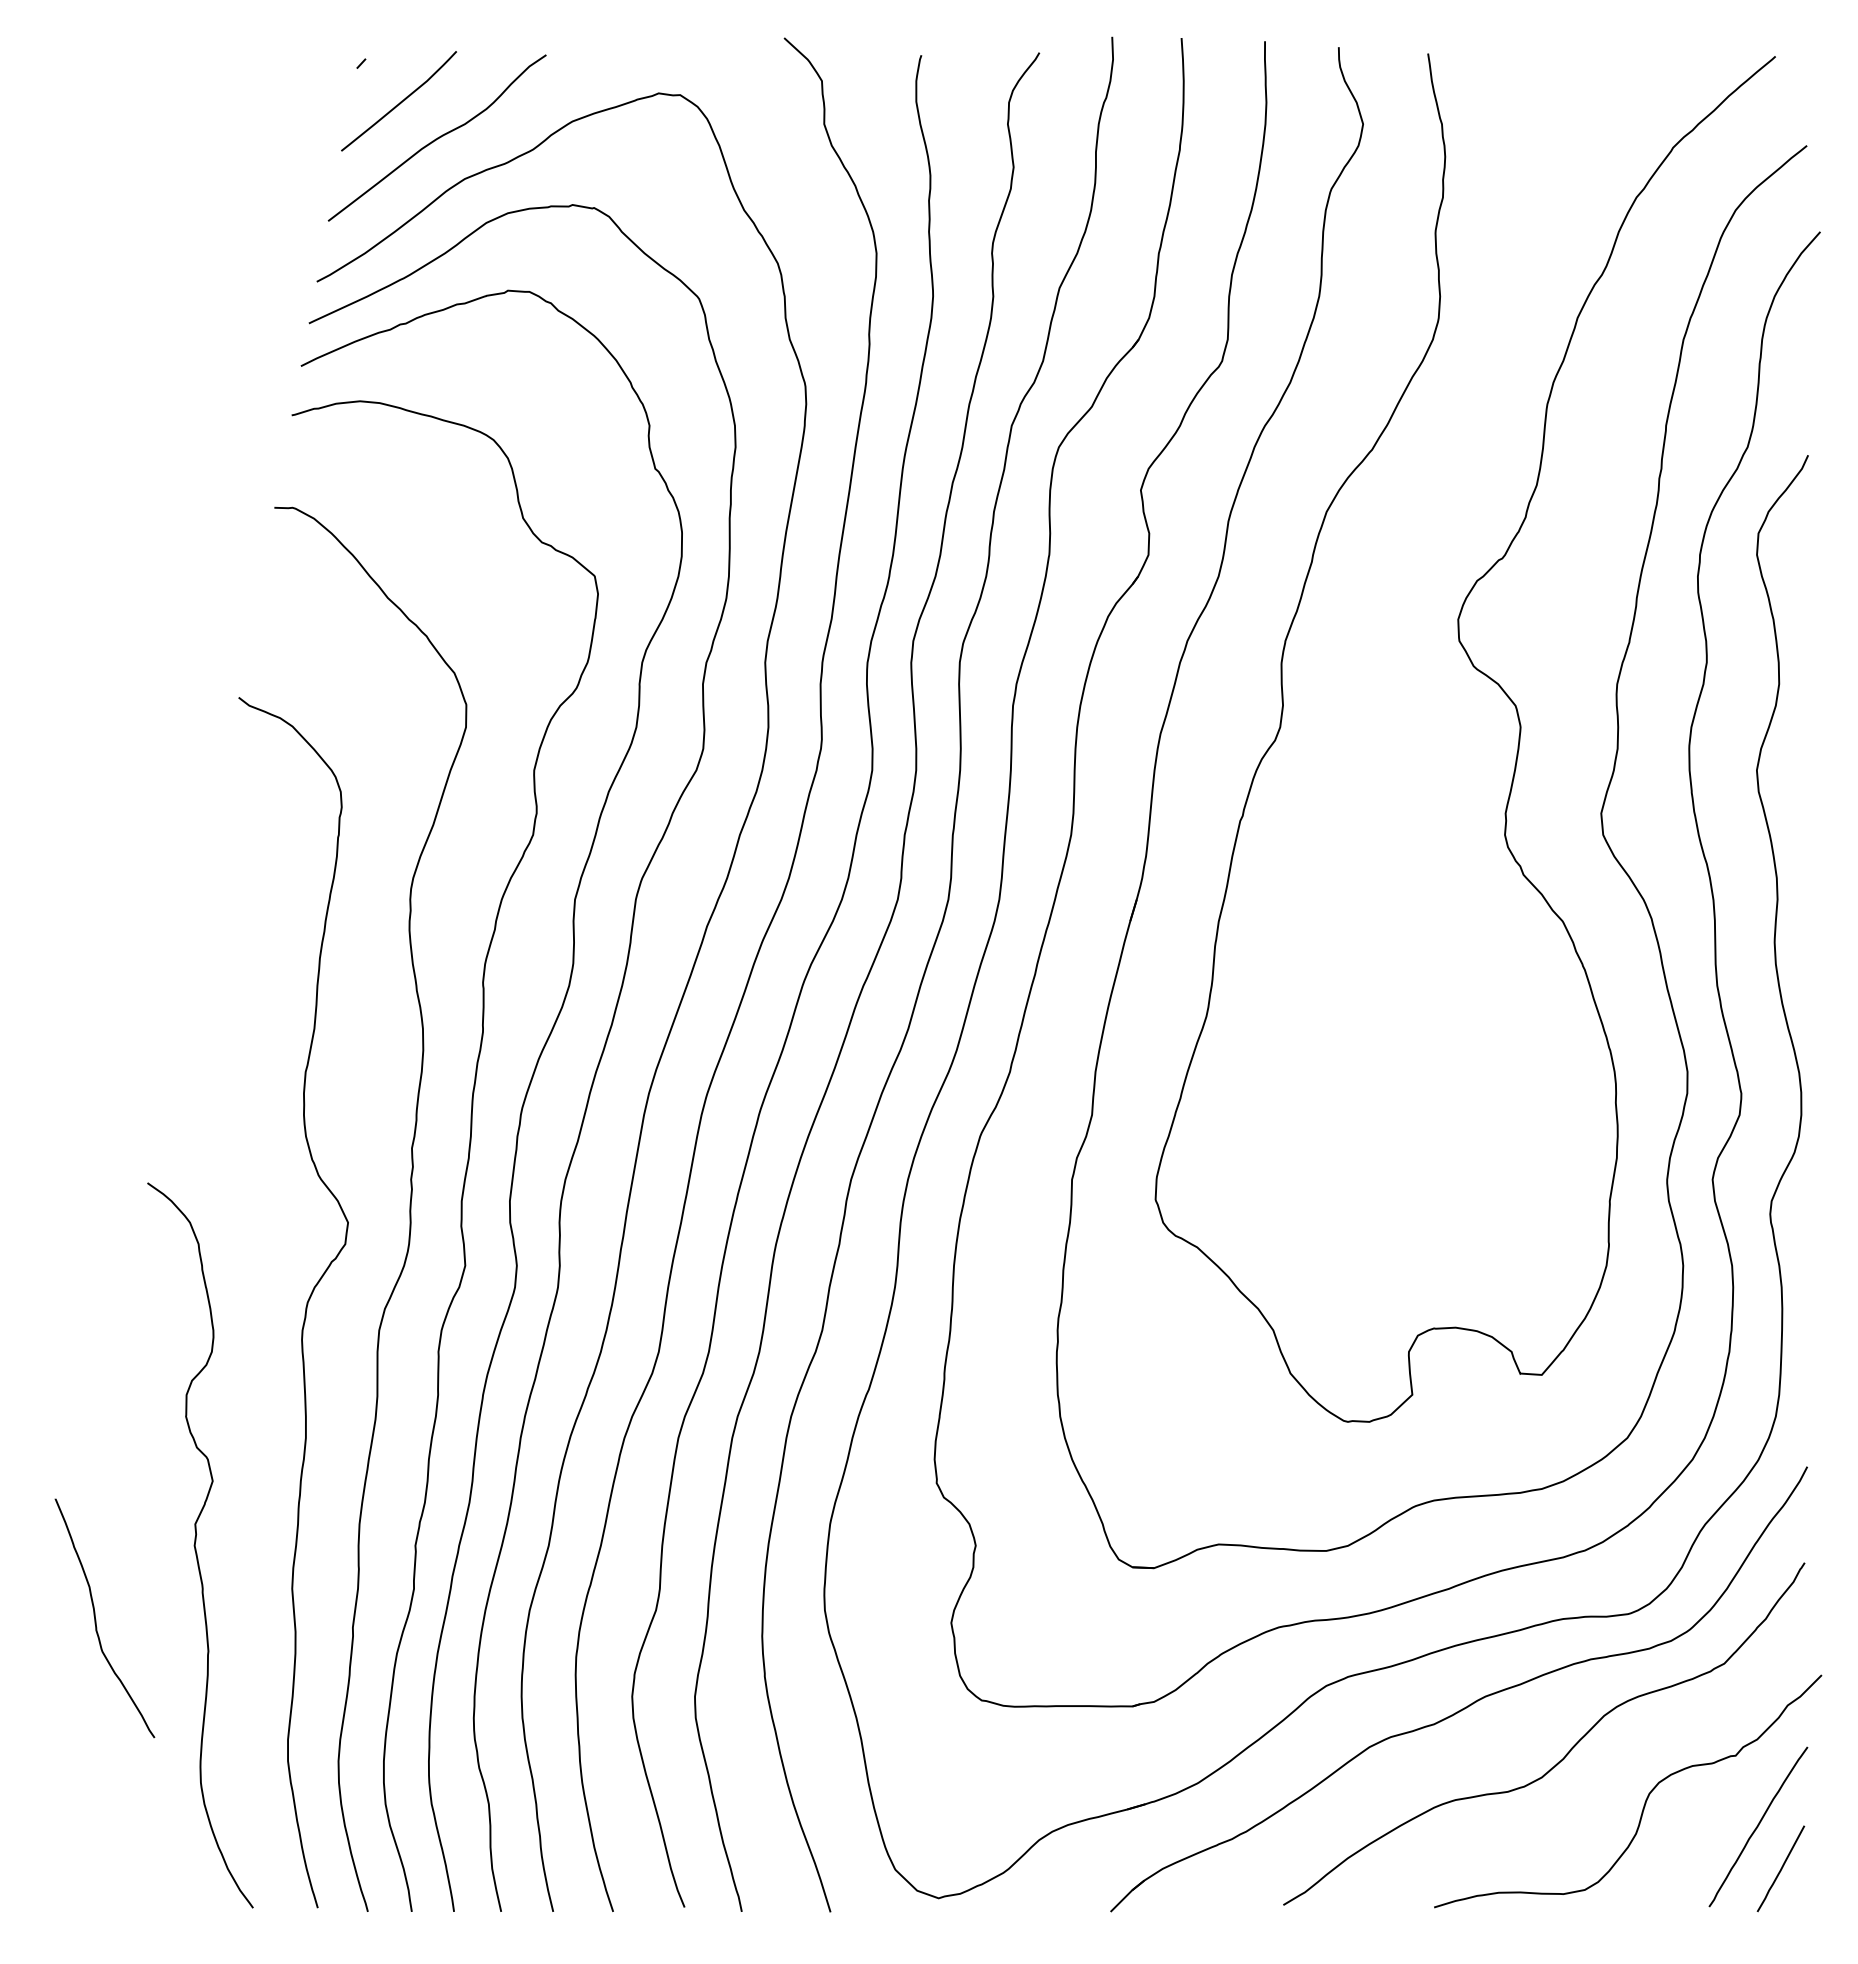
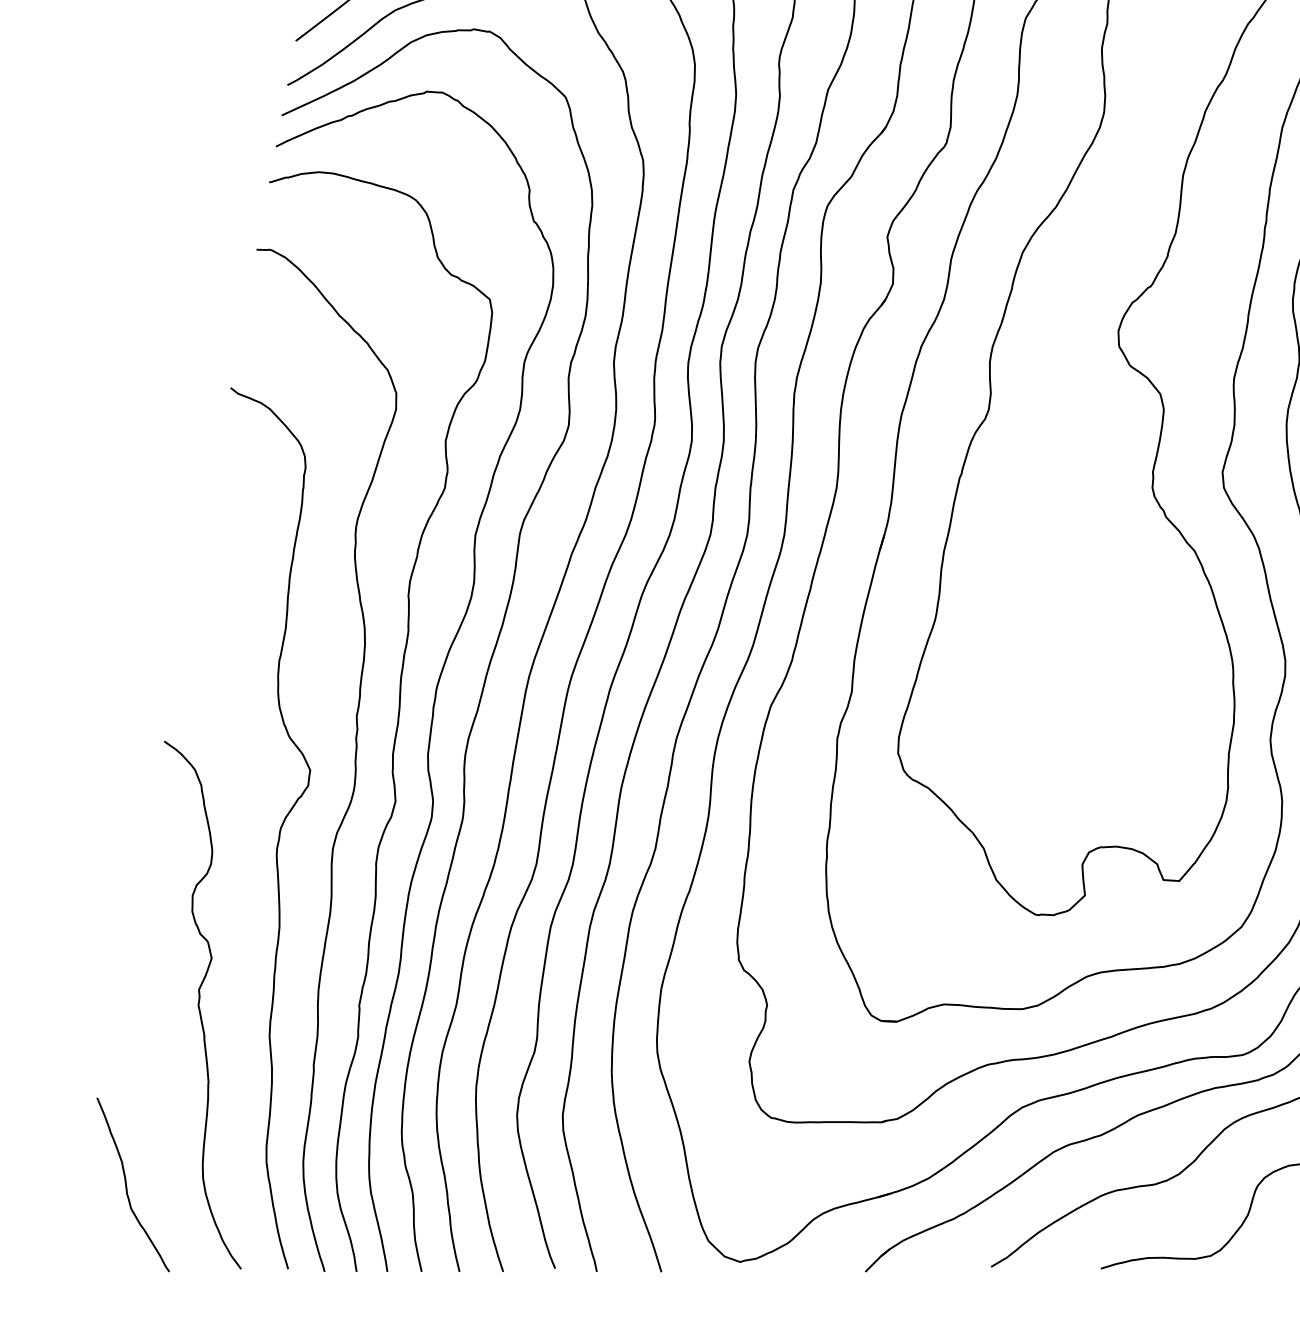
curve: (96, 1619) -> (127, 1185), moved

